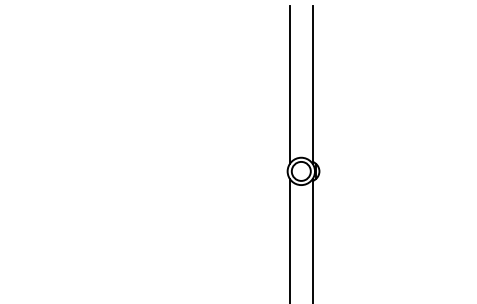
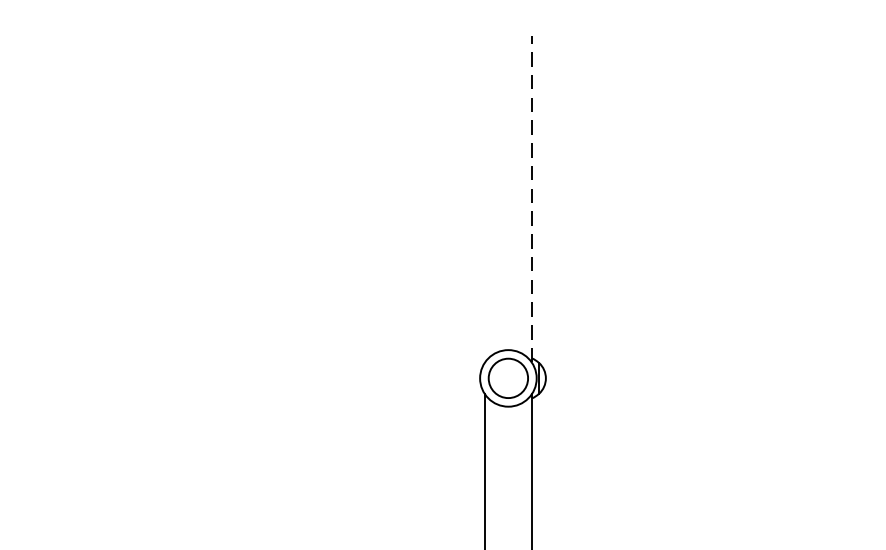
line: (290, 84) -> (486, 198), removed
line: (312, 84) -> (531, 198), solid -> dashed

